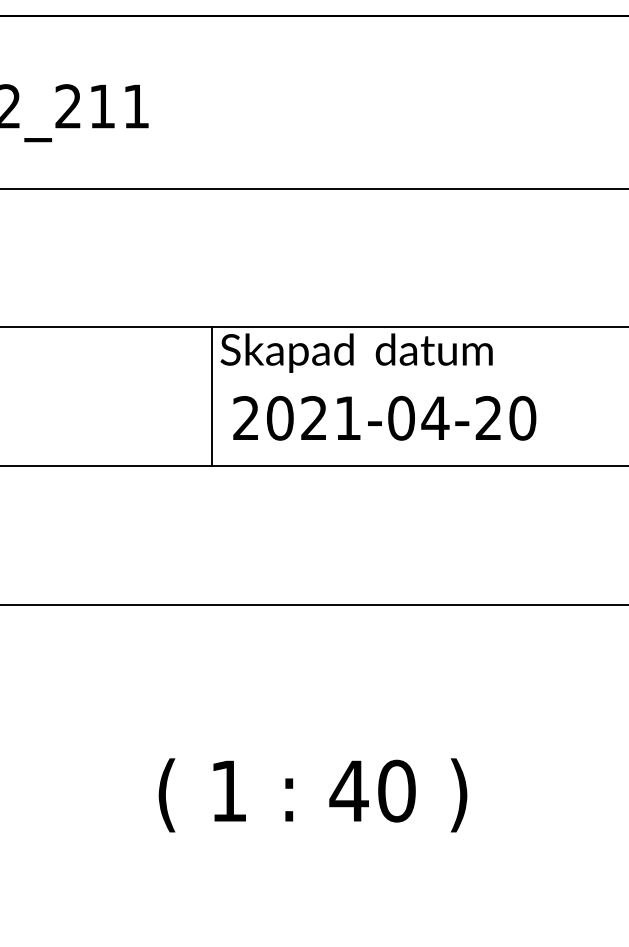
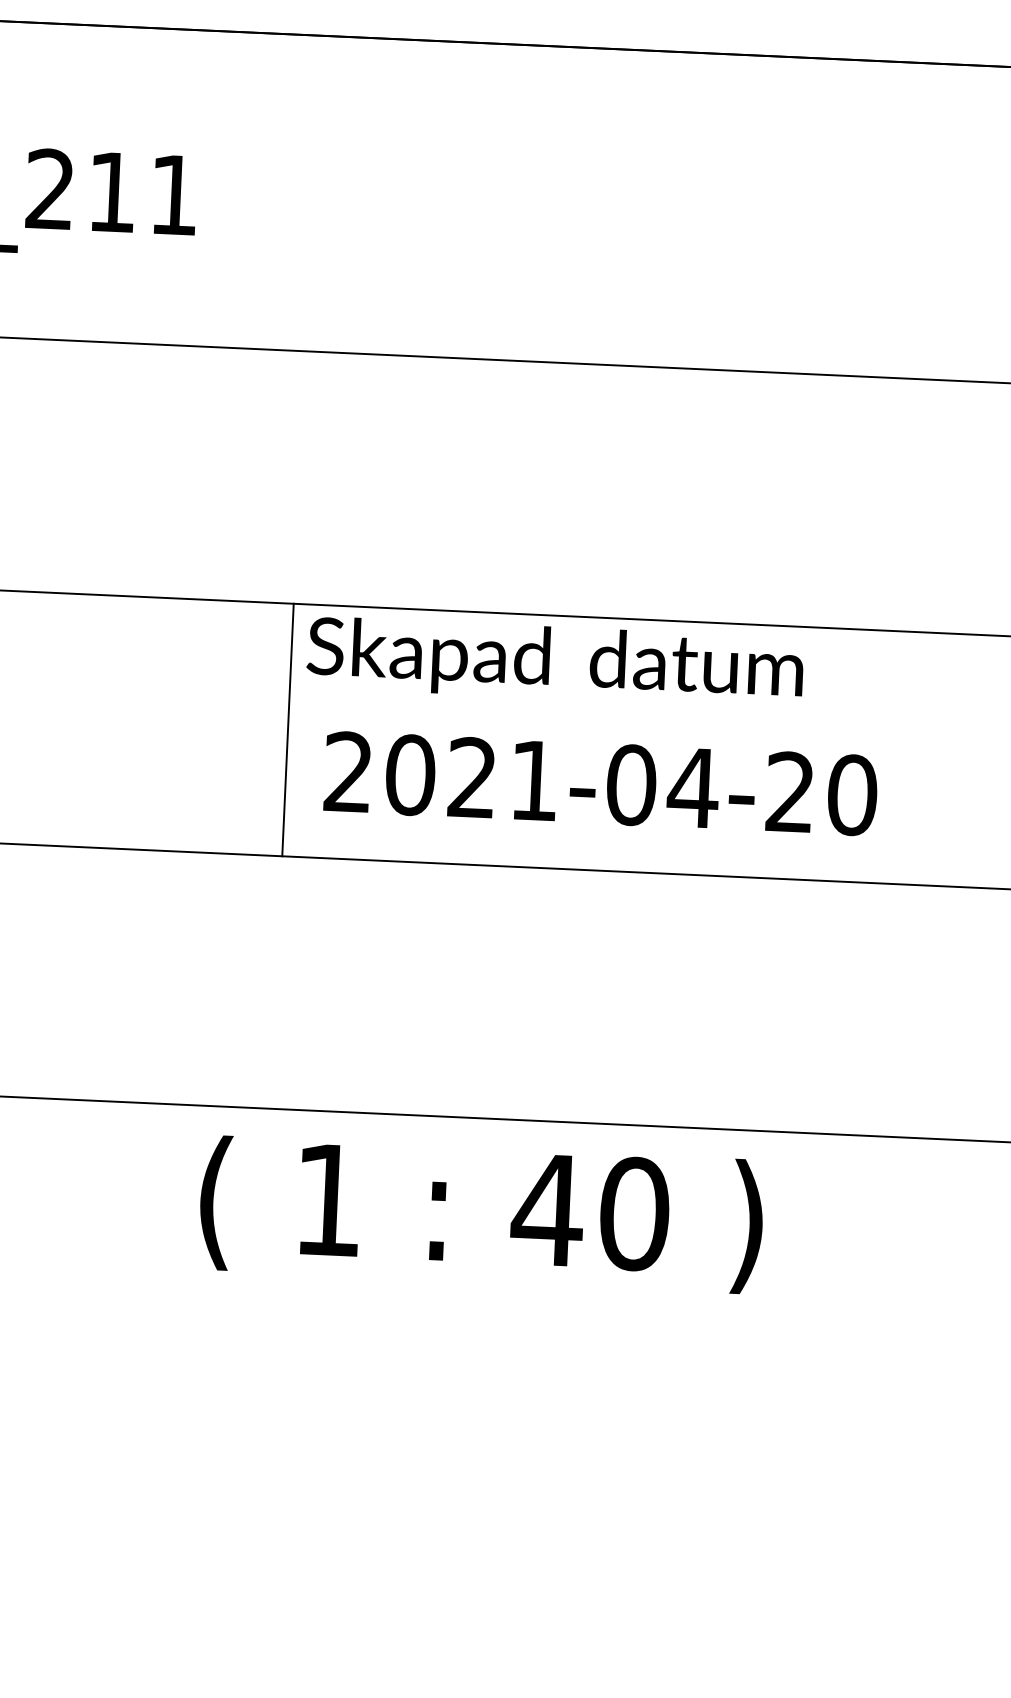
text: (312, 795) -> (480, 1214), moved

